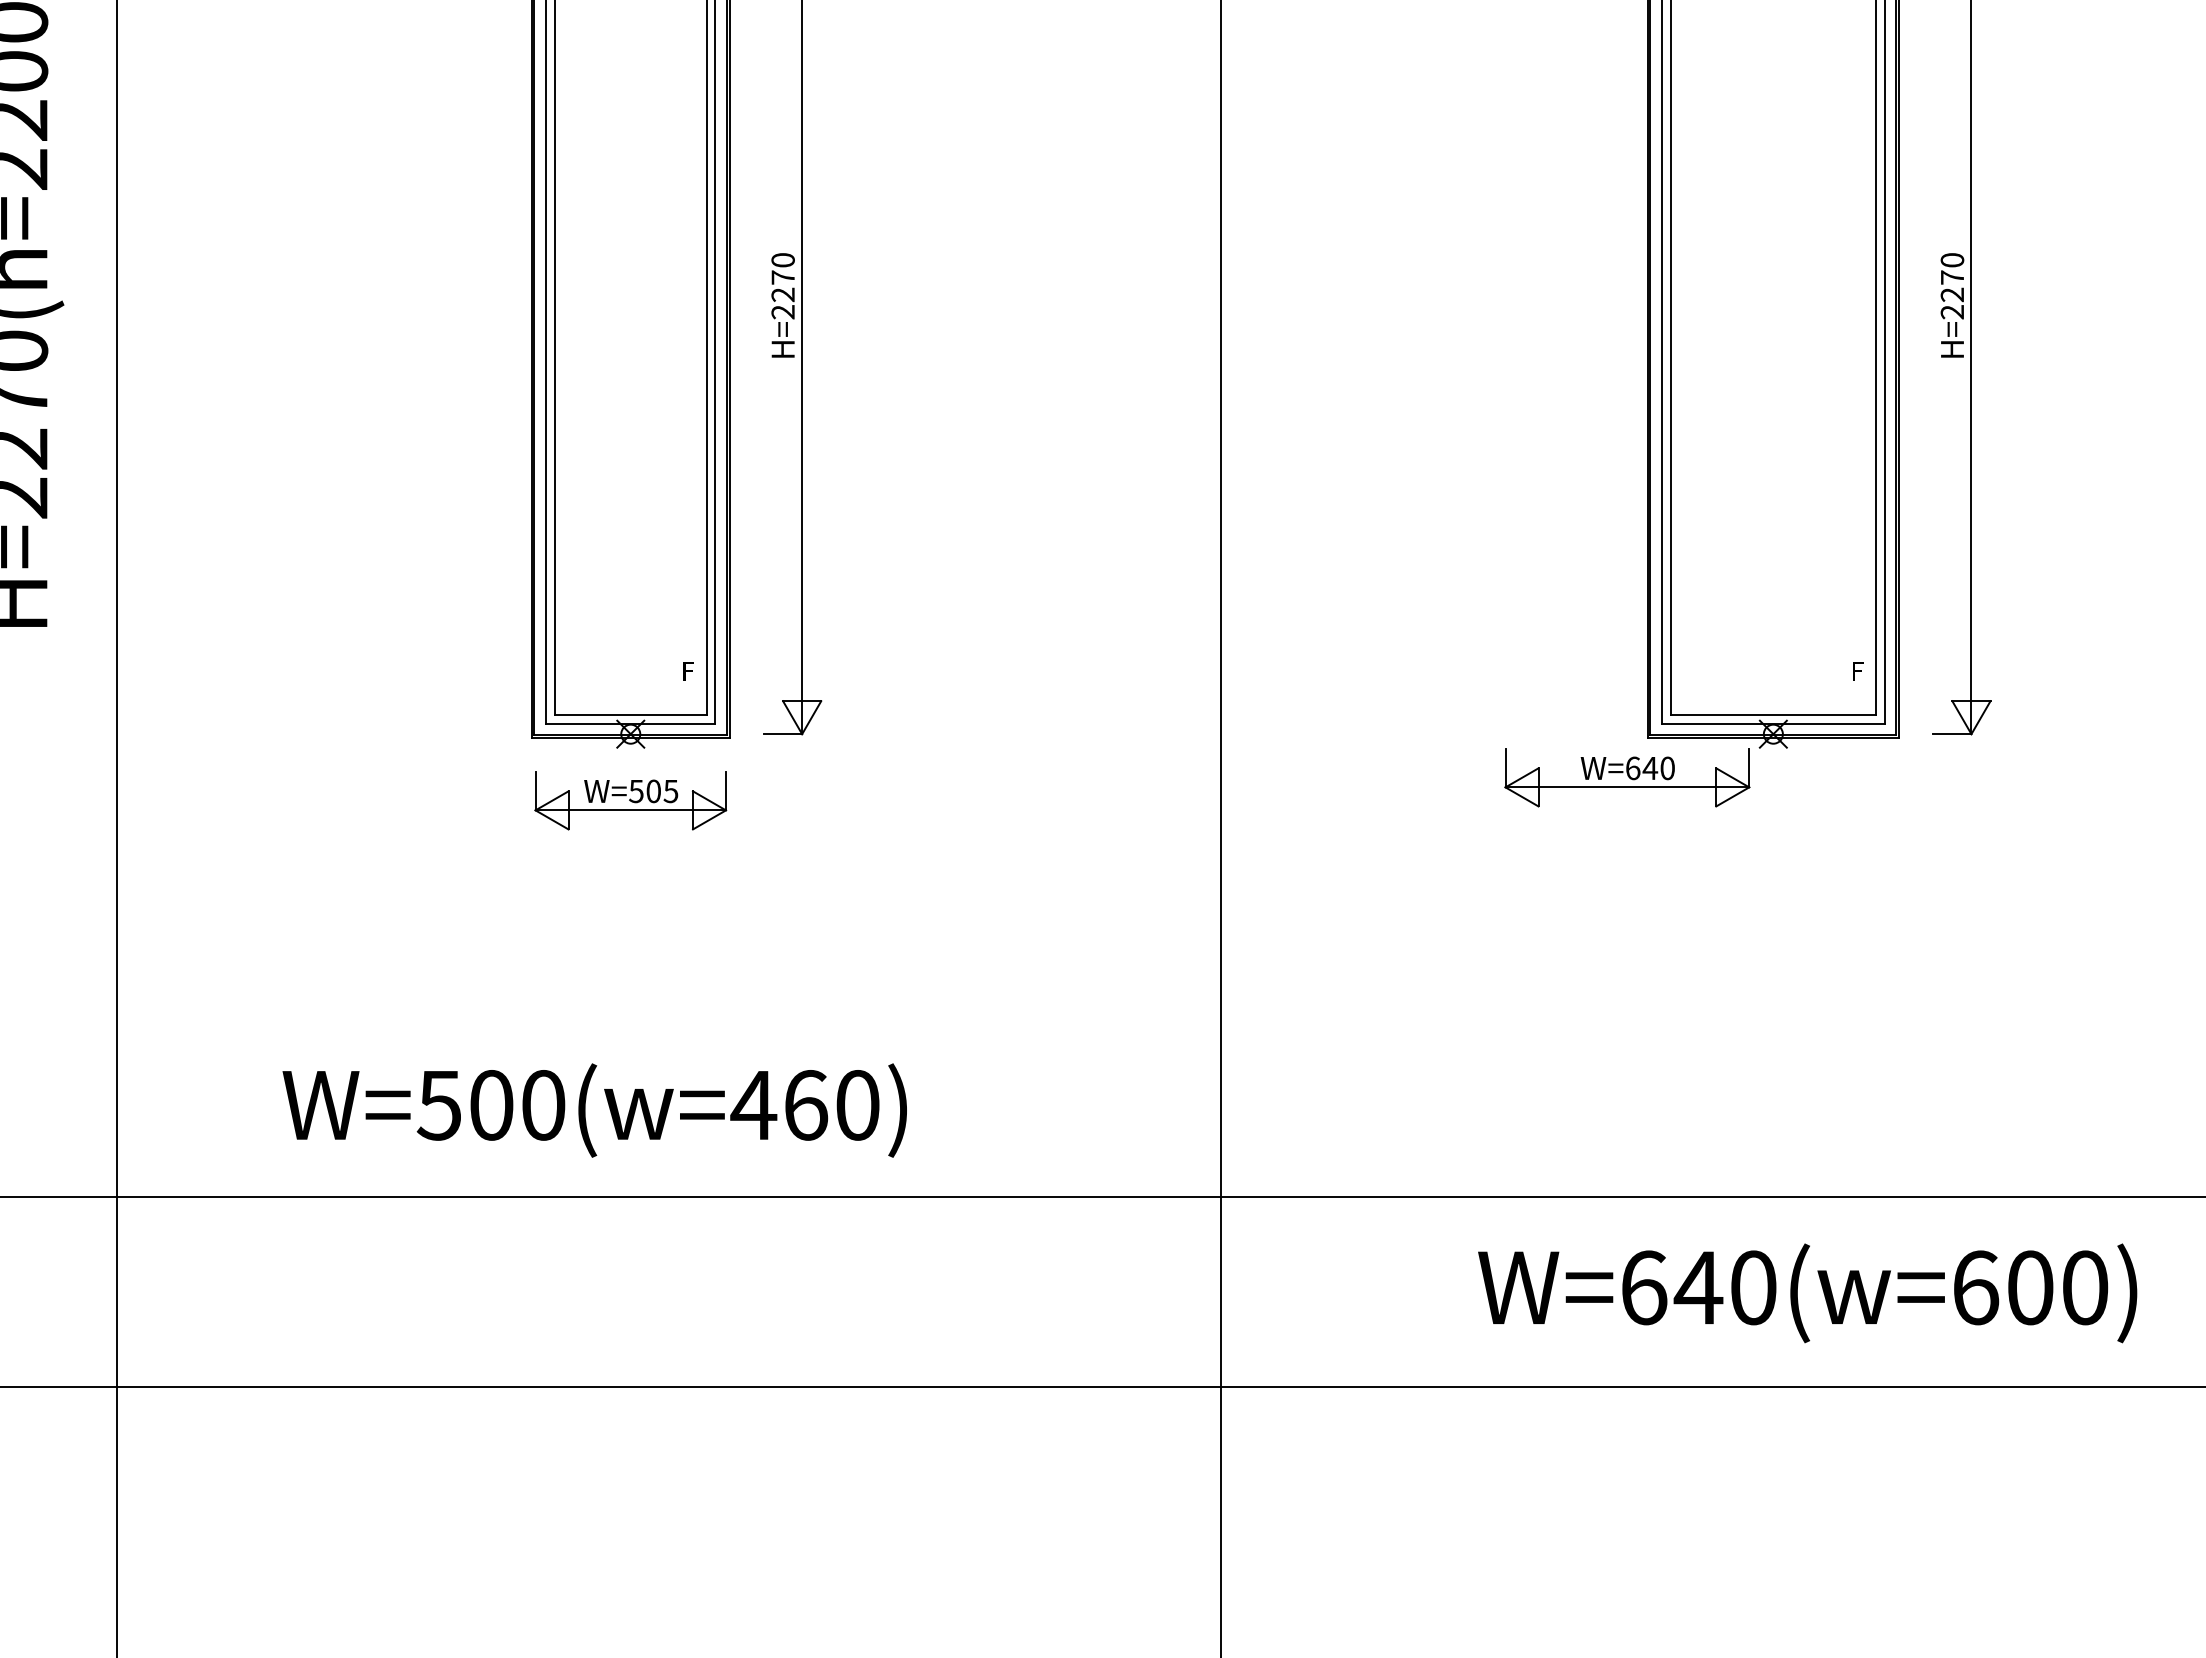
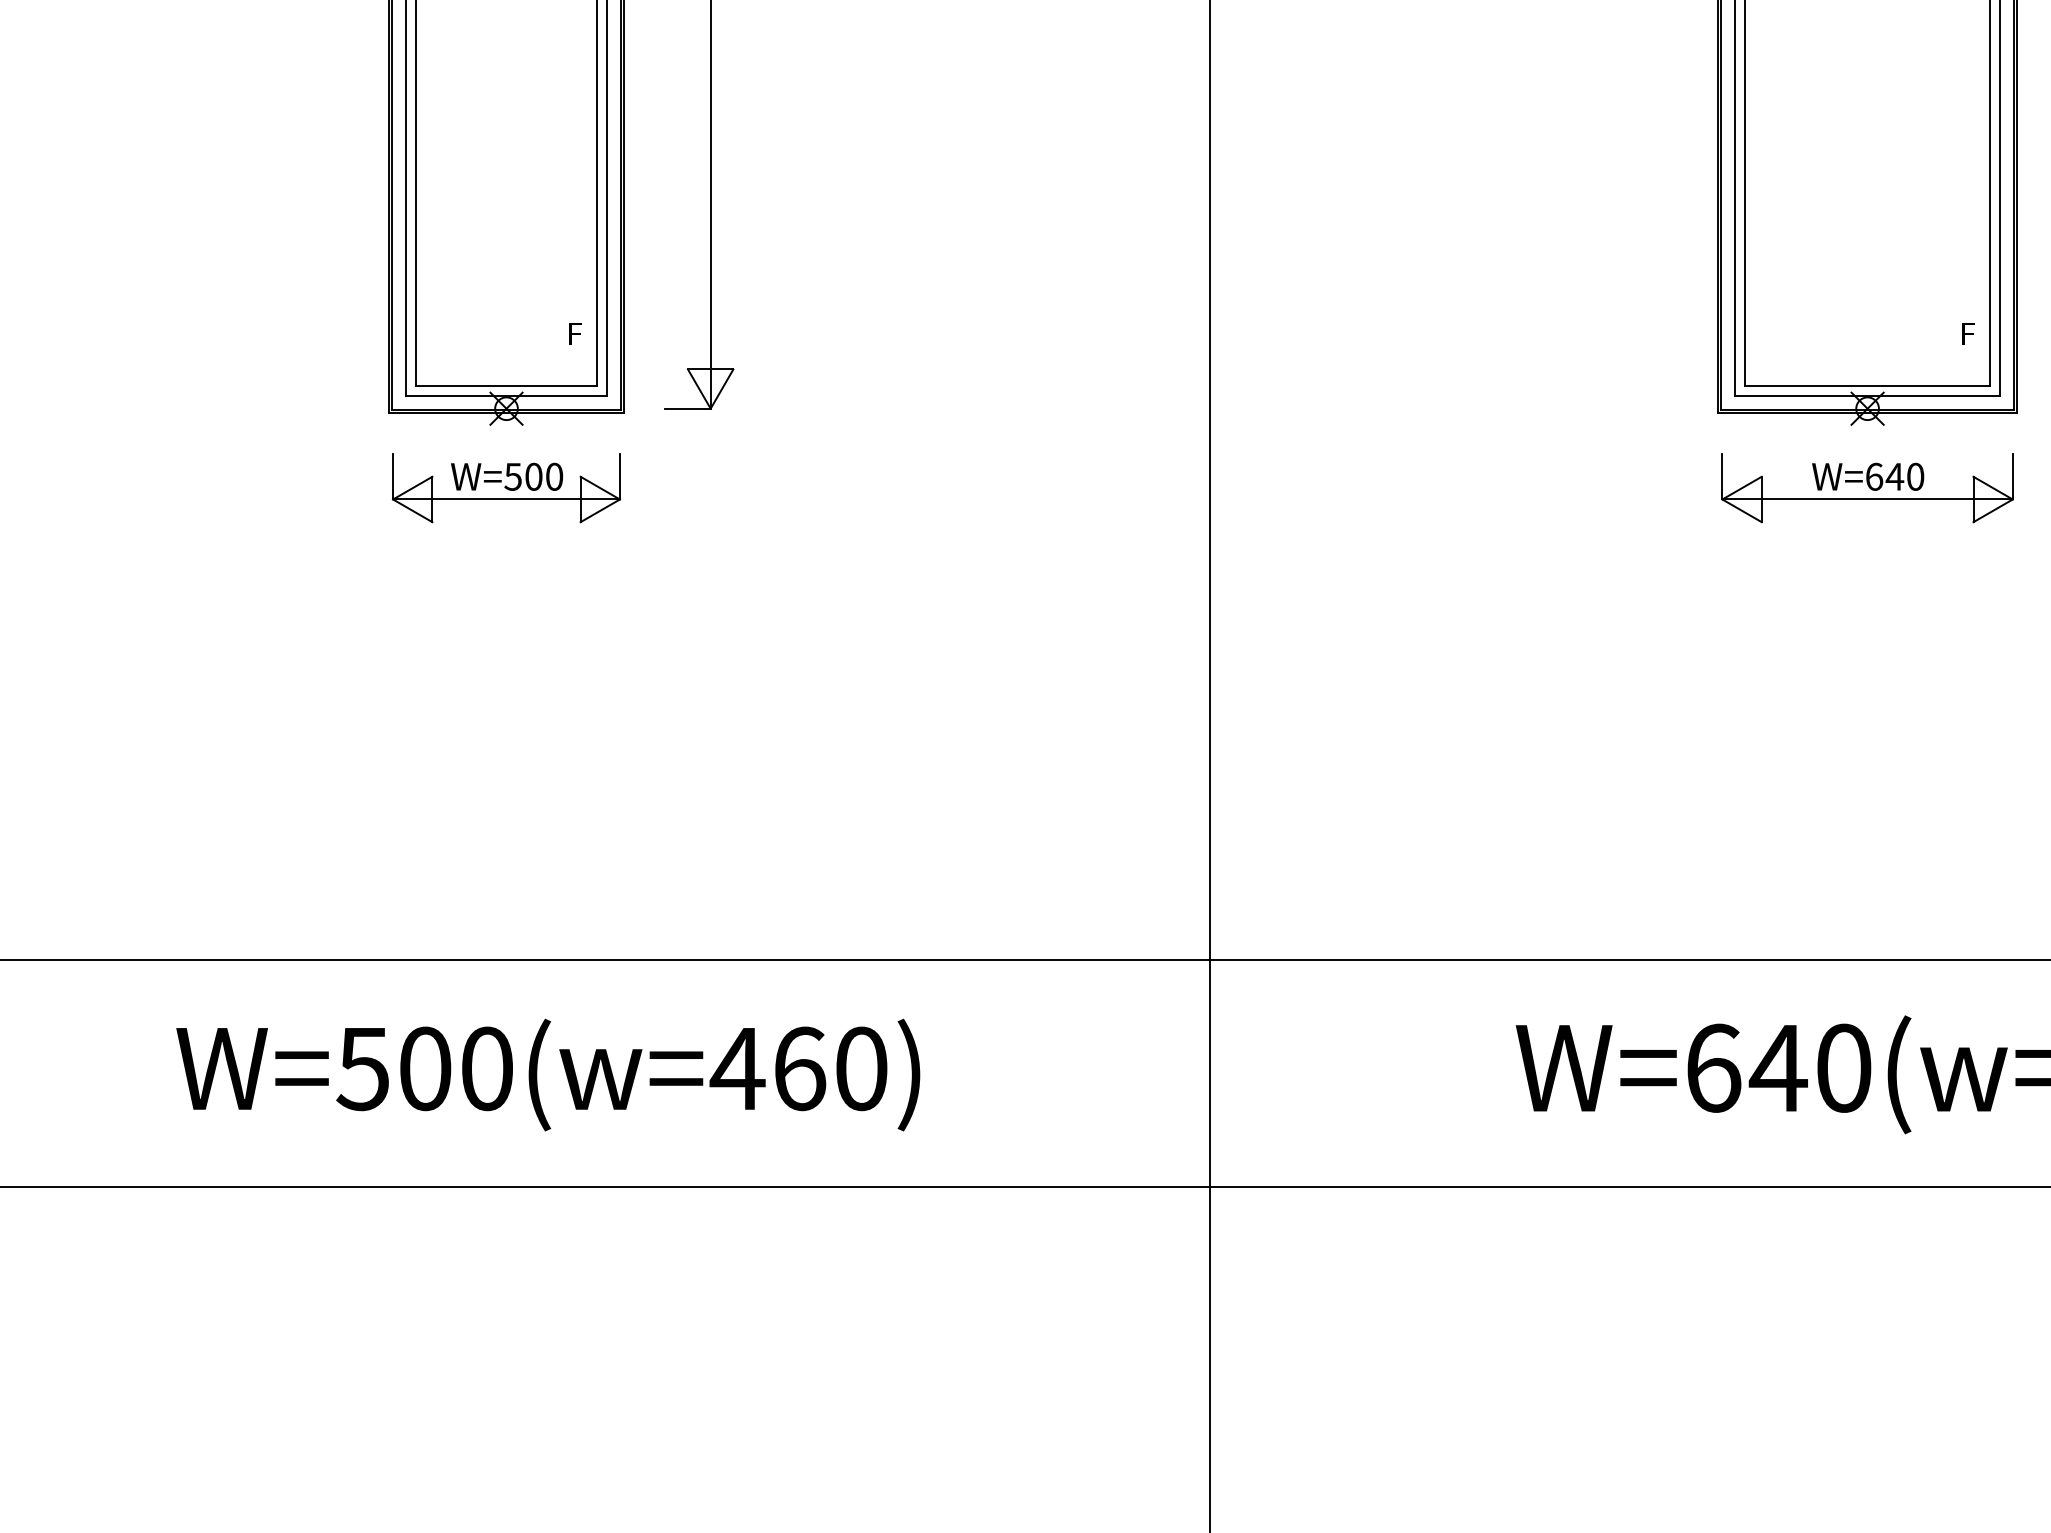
part: (1627, 777) -> (1867, 487), moved
text: (670, 791) -> (553, 476), W=505 -> W=500
text: (594, 1110) -> (547, 1074), moved

